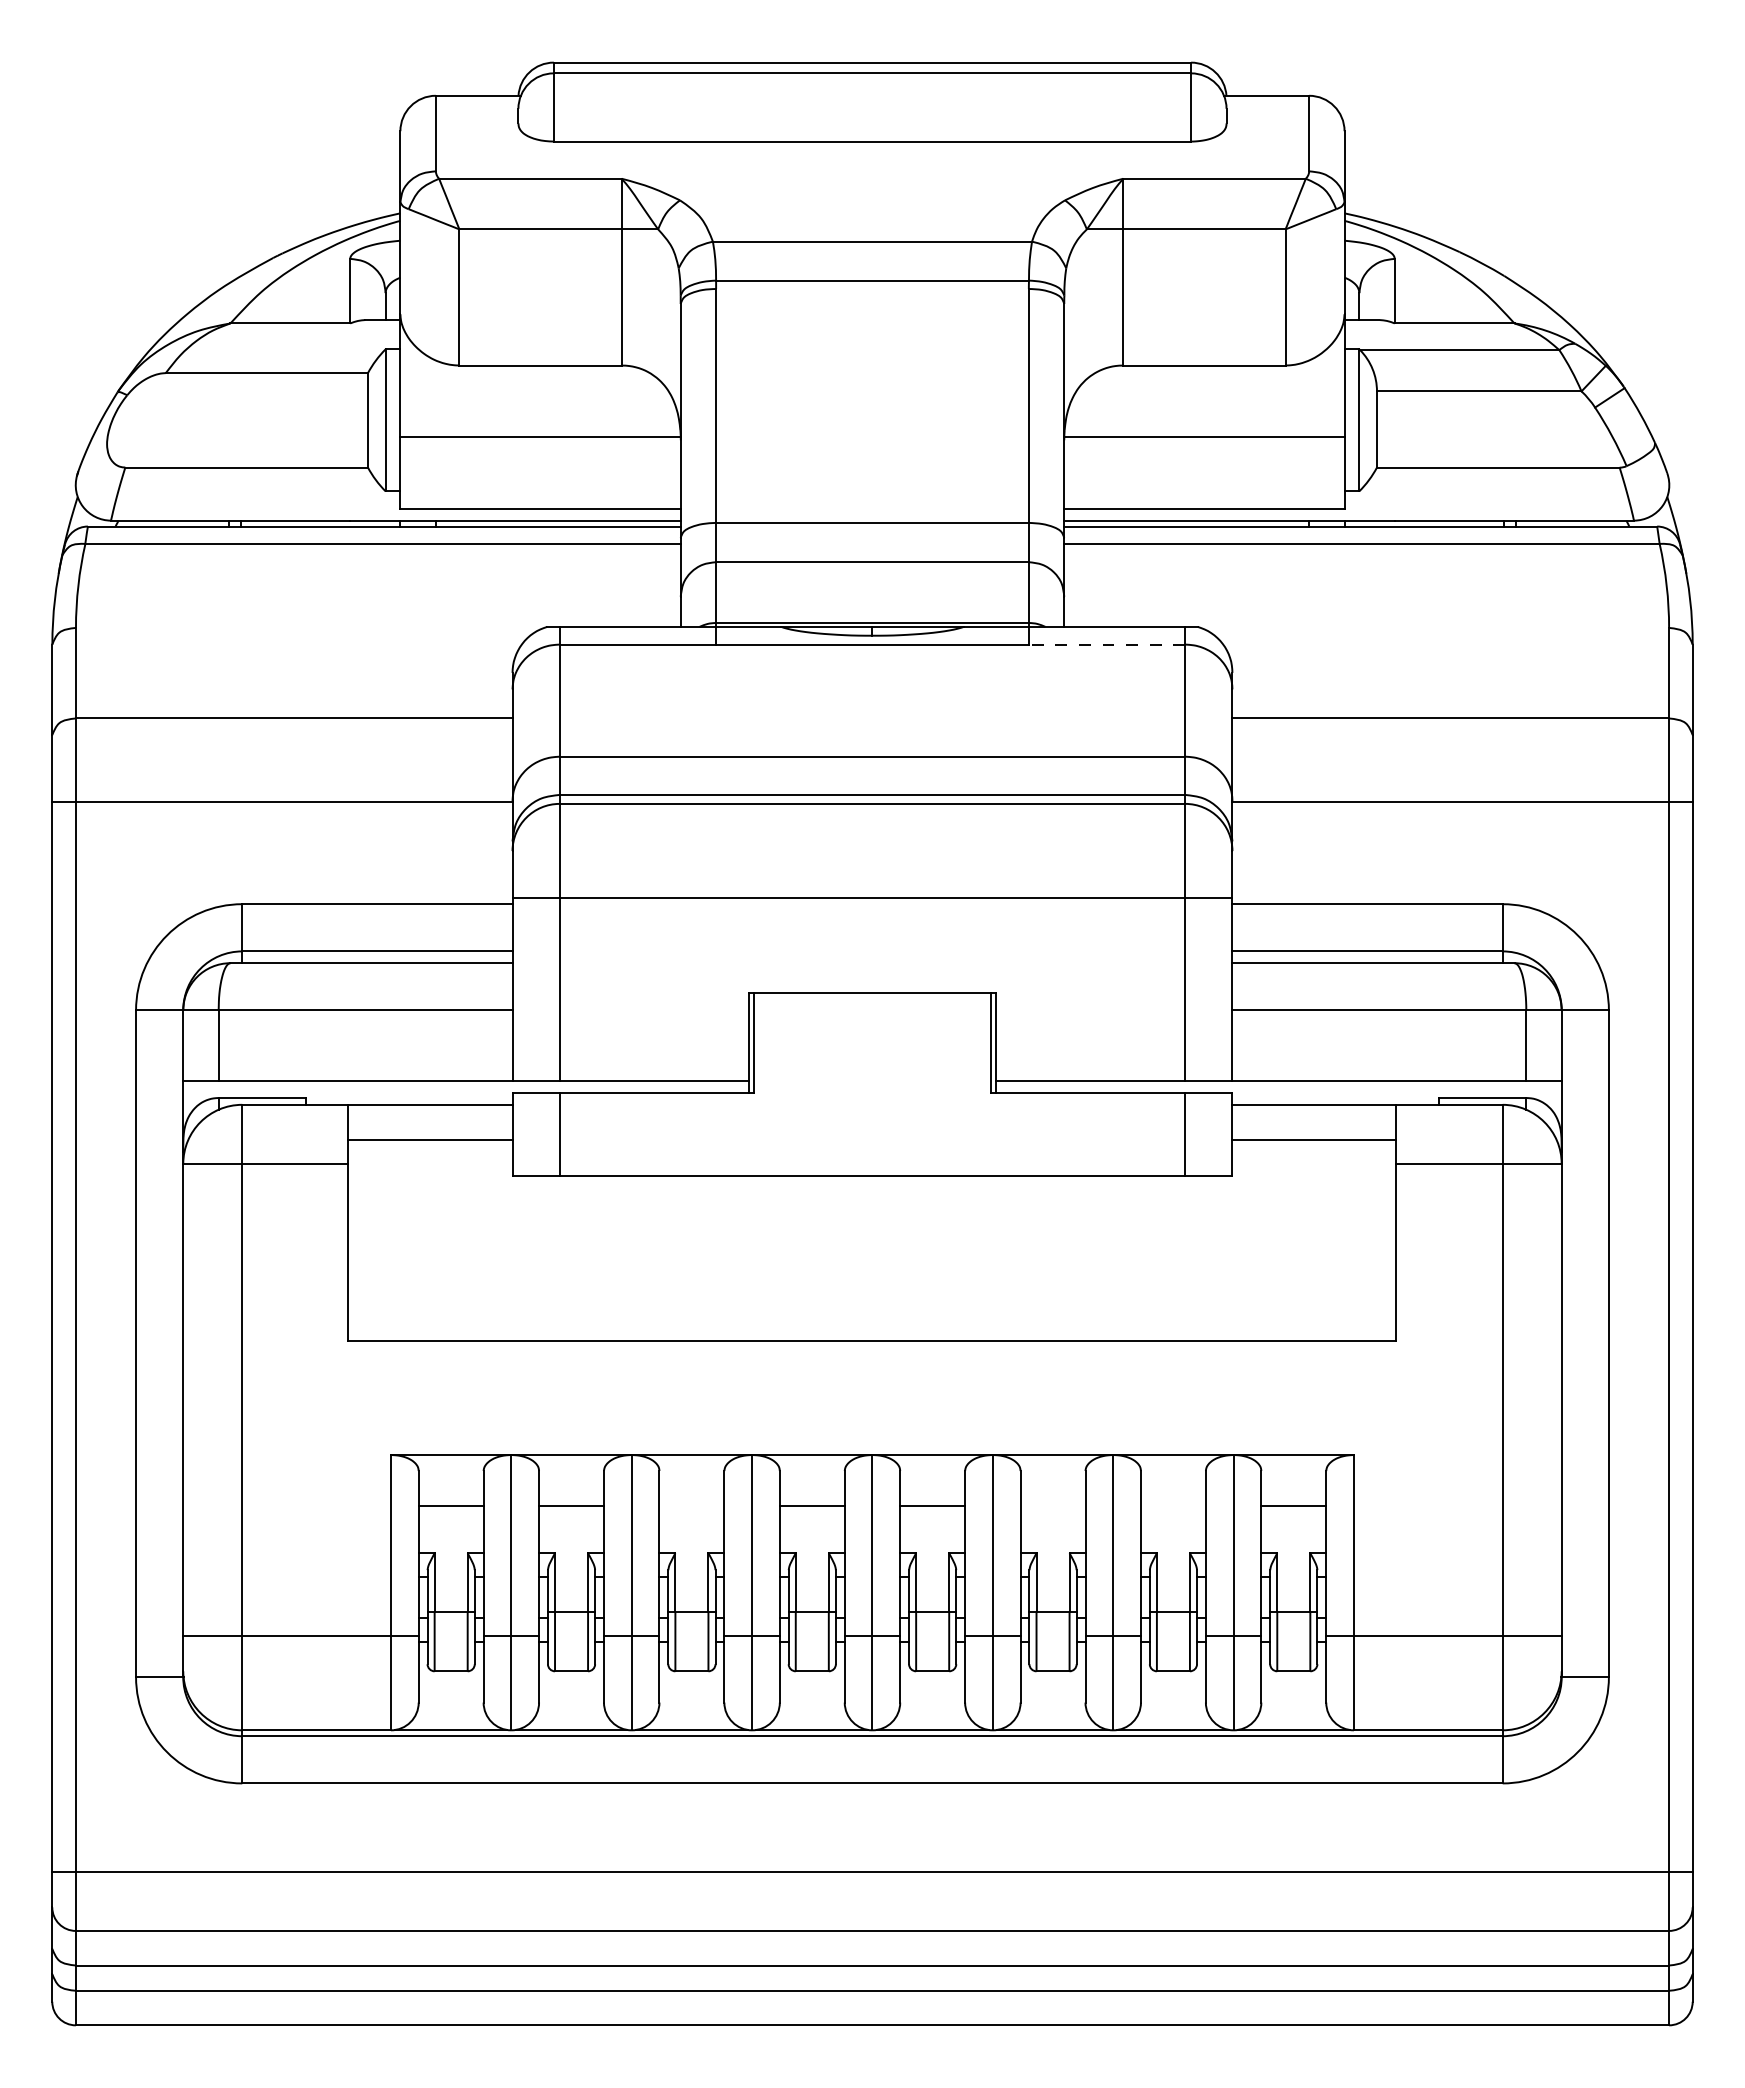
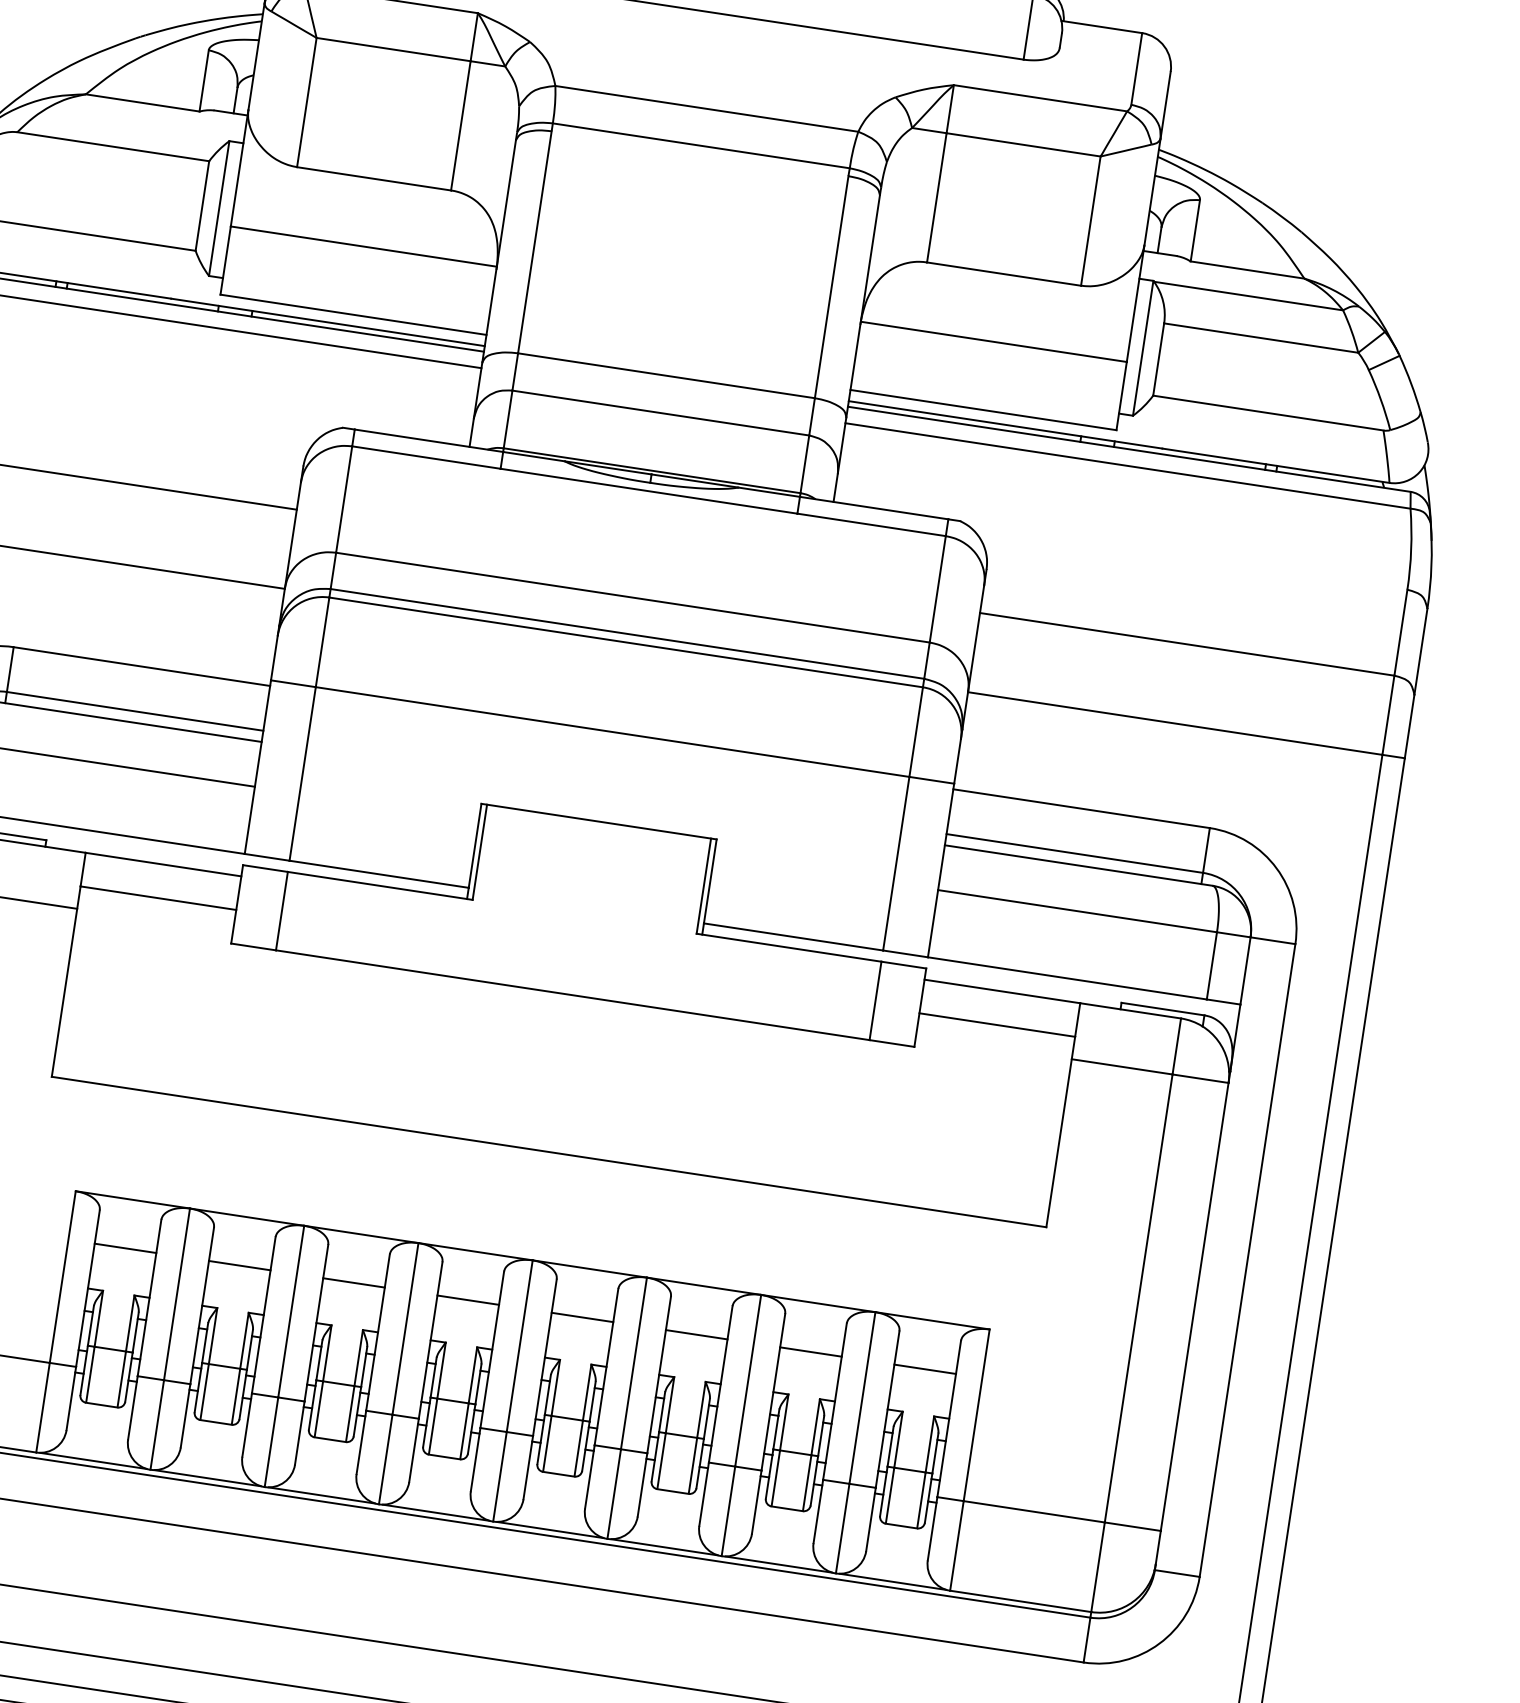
line: (1106, 644) -> (871, 524), dashed -> solid
line: (691, 1506) -> (353, 1283), added
line: (1052, 1506) -> (696, 1335), added
line: (1172, 1506) -> (810, 1352), added

